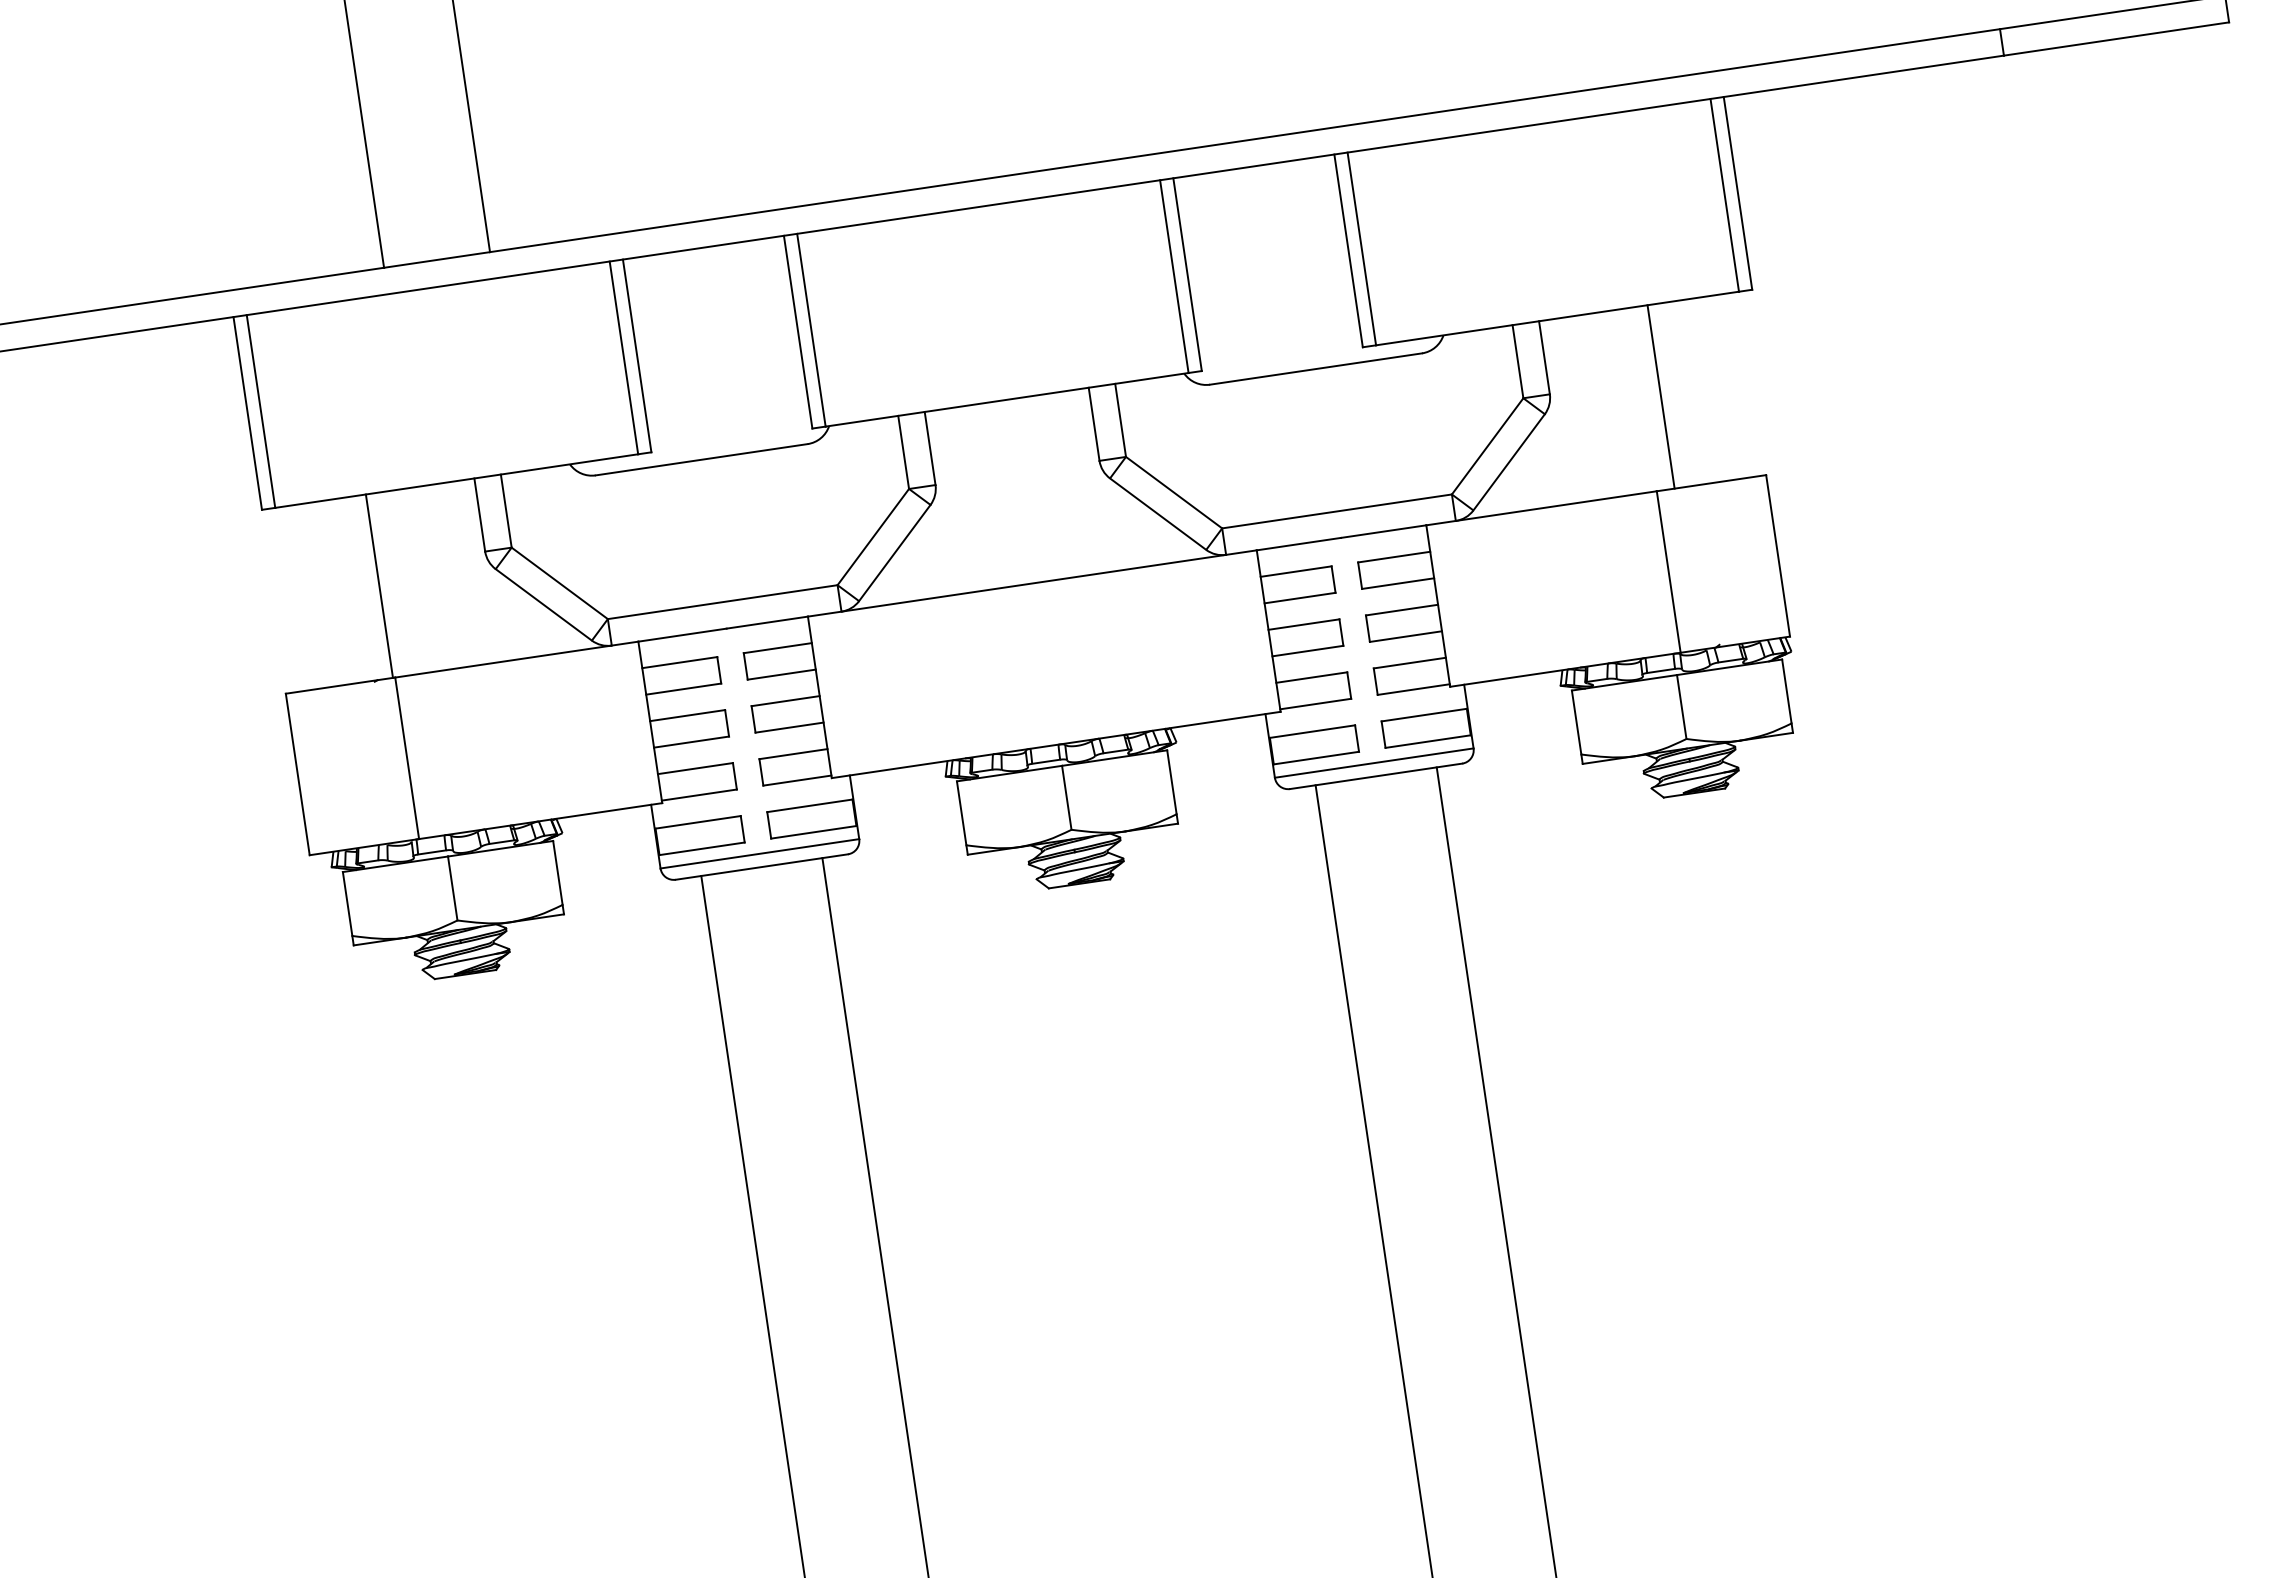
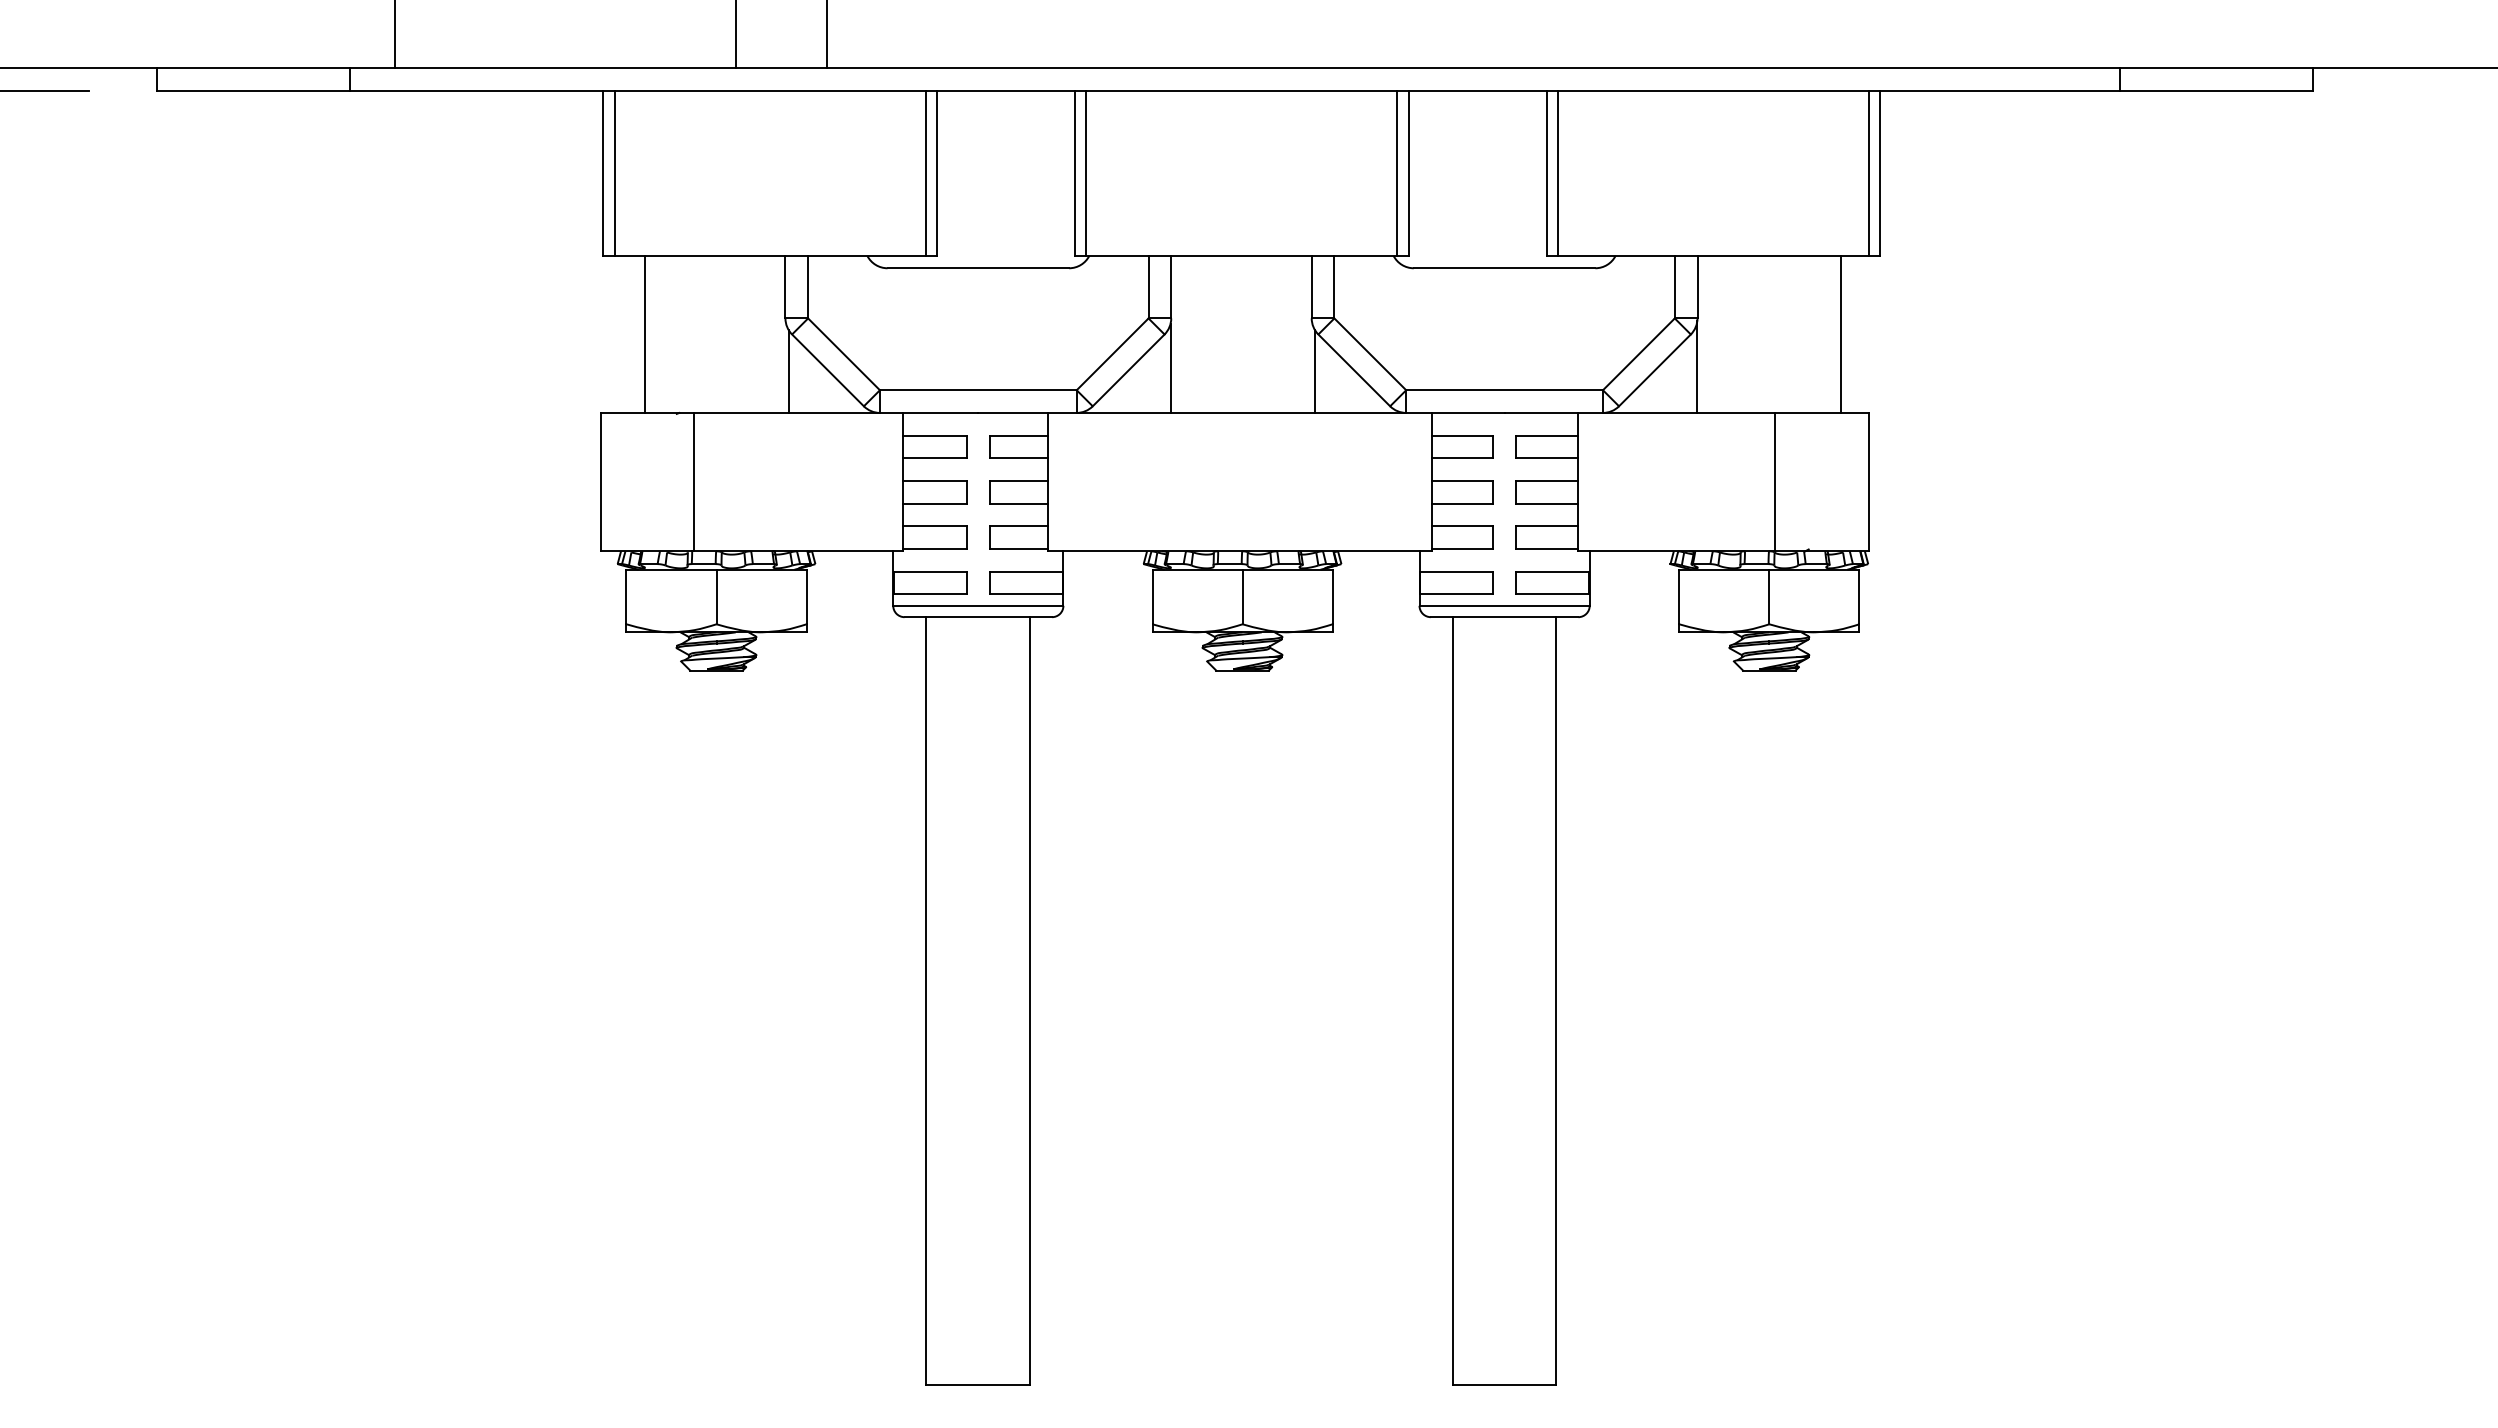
line: (1661, 395) -> (1841, 333), moved
line: (1558, 450) -> (1697, 366), added
line: (1111, 521) -> (1314, 370), added
line: (943, 543) -> (1170, 368), added
line: (379, 585) -> (644, 333), moved
line: (497, 611) -> (788, 370), added

